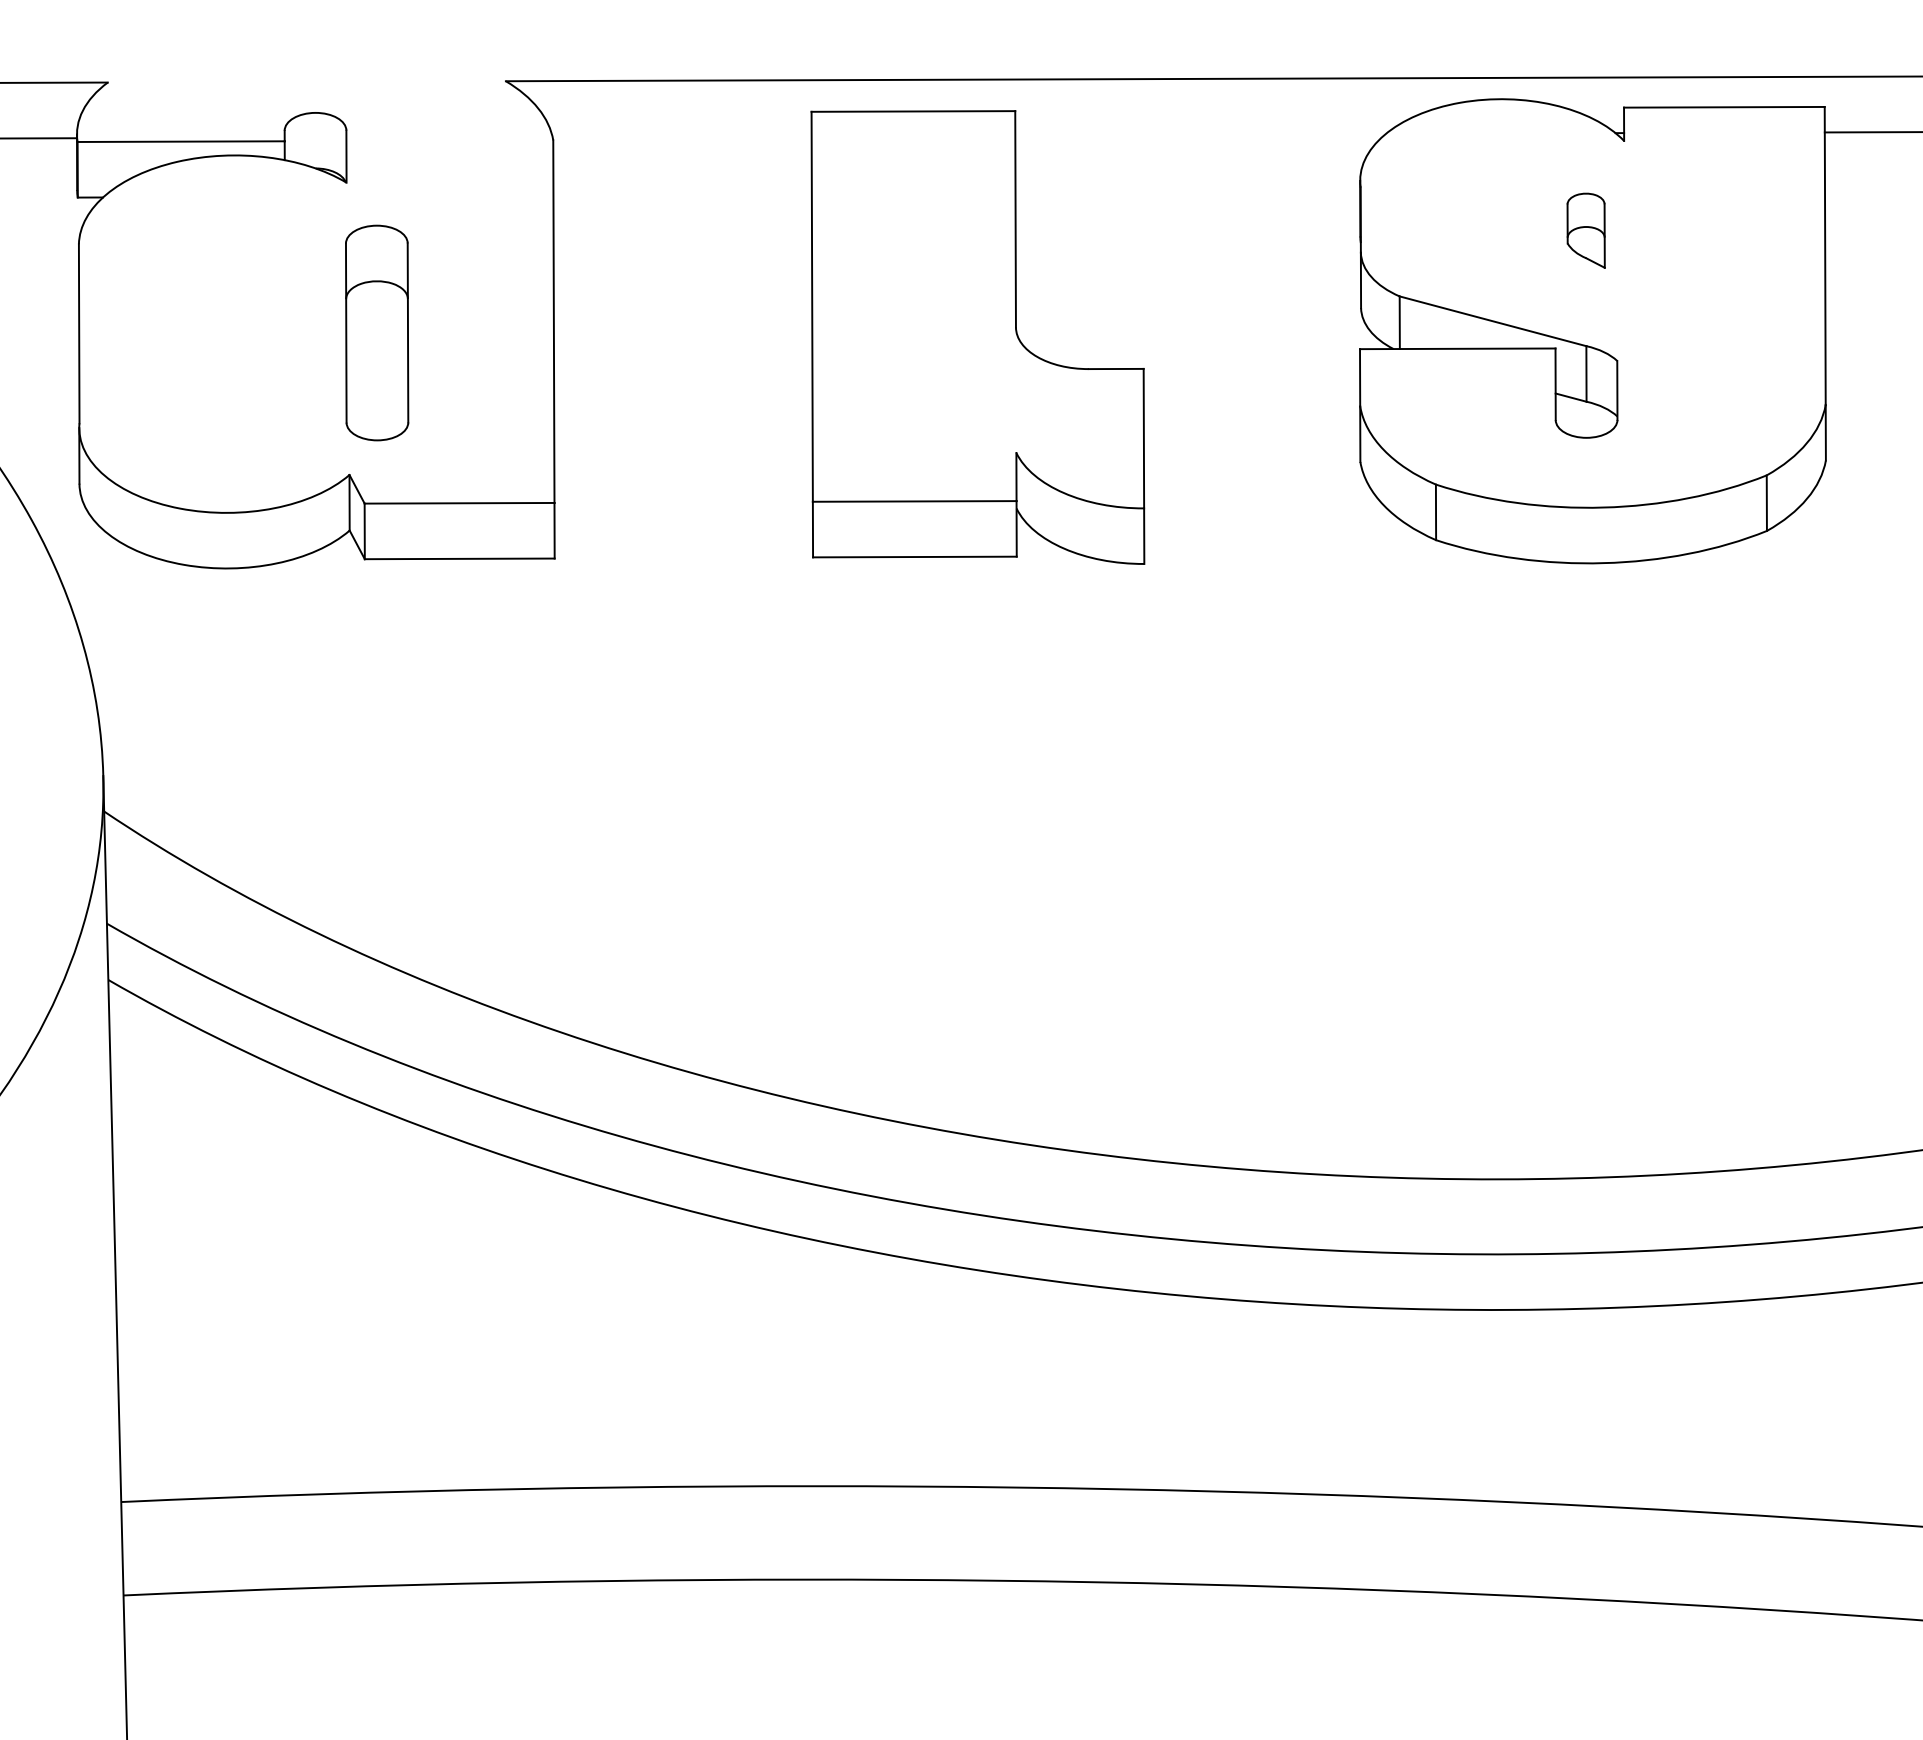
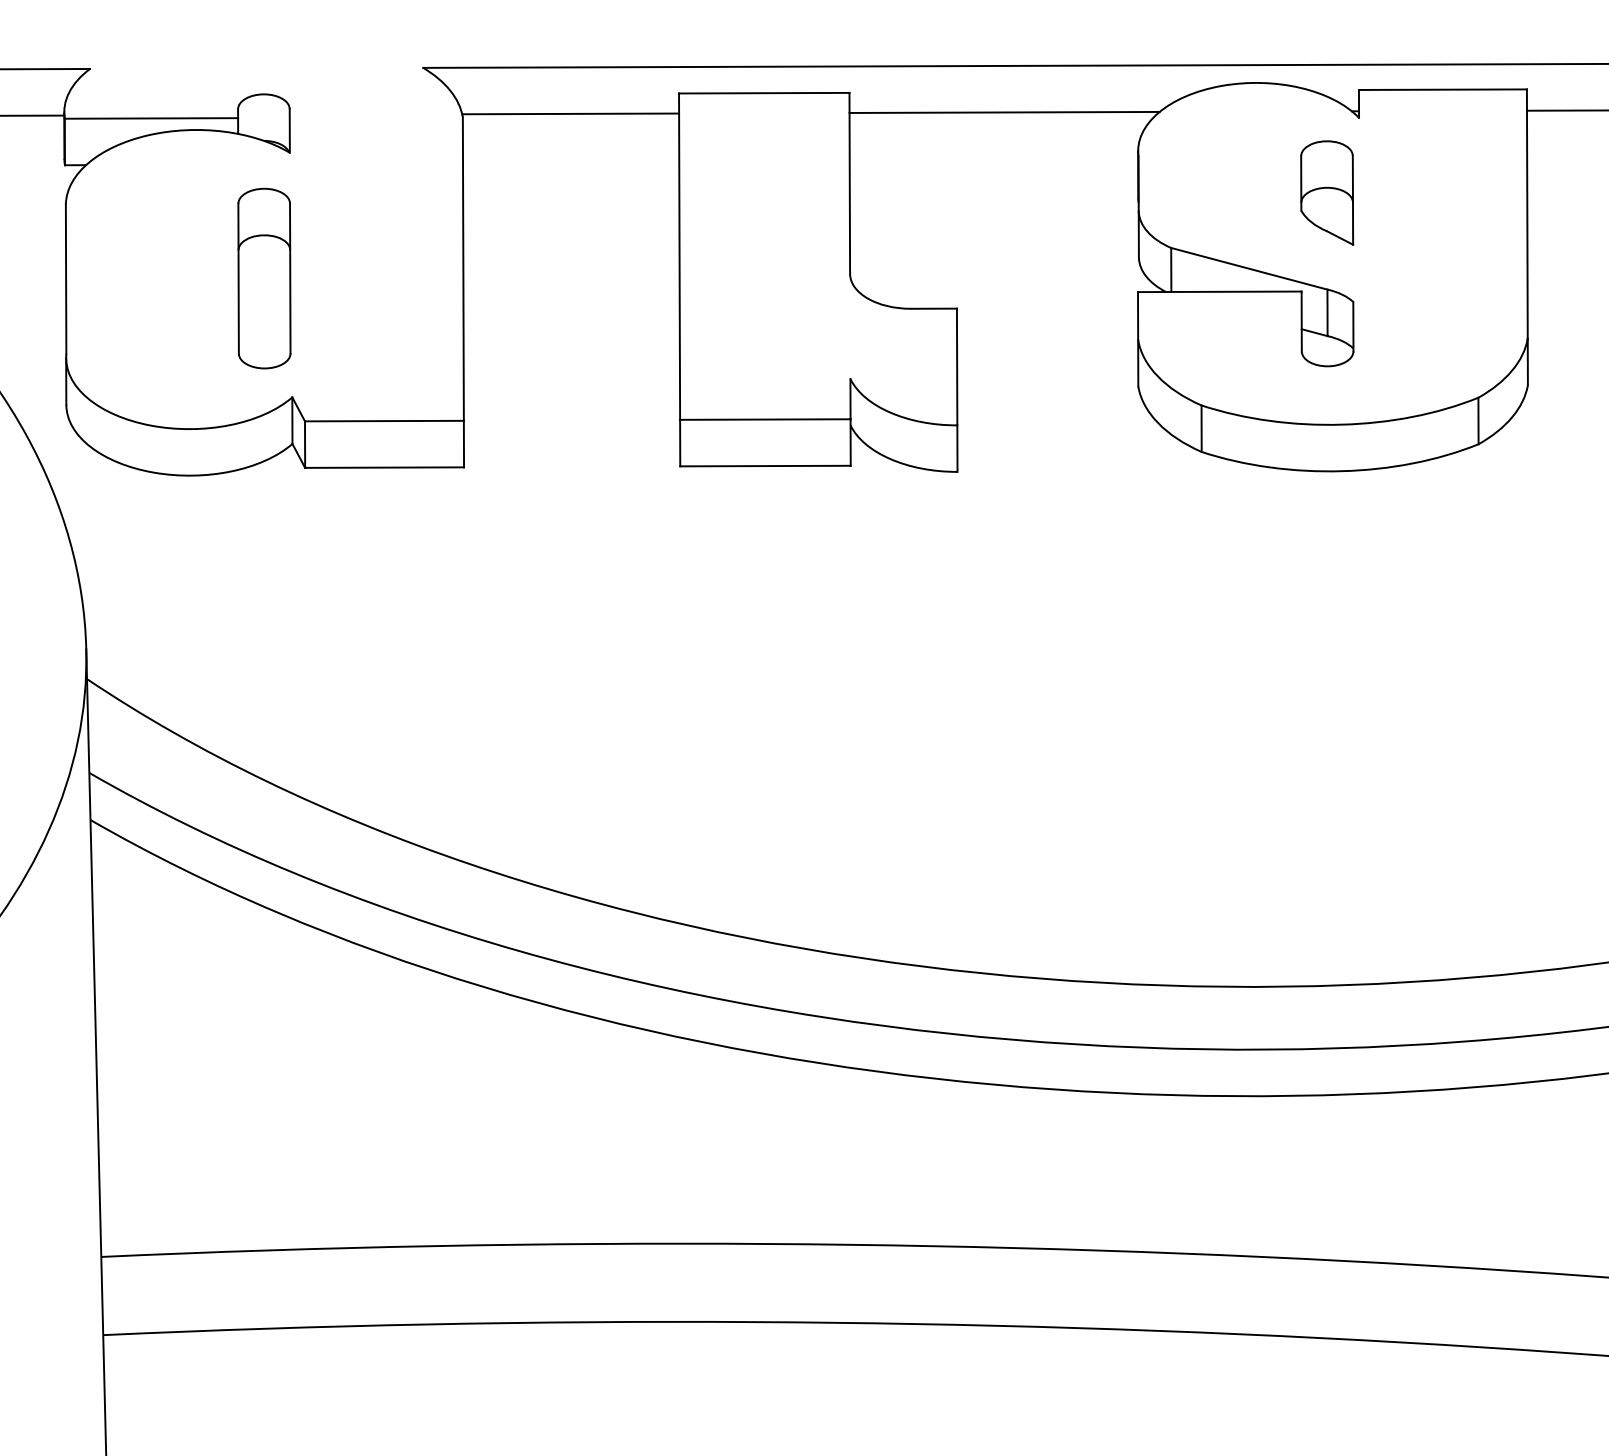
line: (1200, 133) -> (1004, 111), added
line: (681, 135) -> (570, 113), added
part: (1586, 230) -> (1327, 192), size x1.67
part: (377, 332) -> (264, 278), moved

